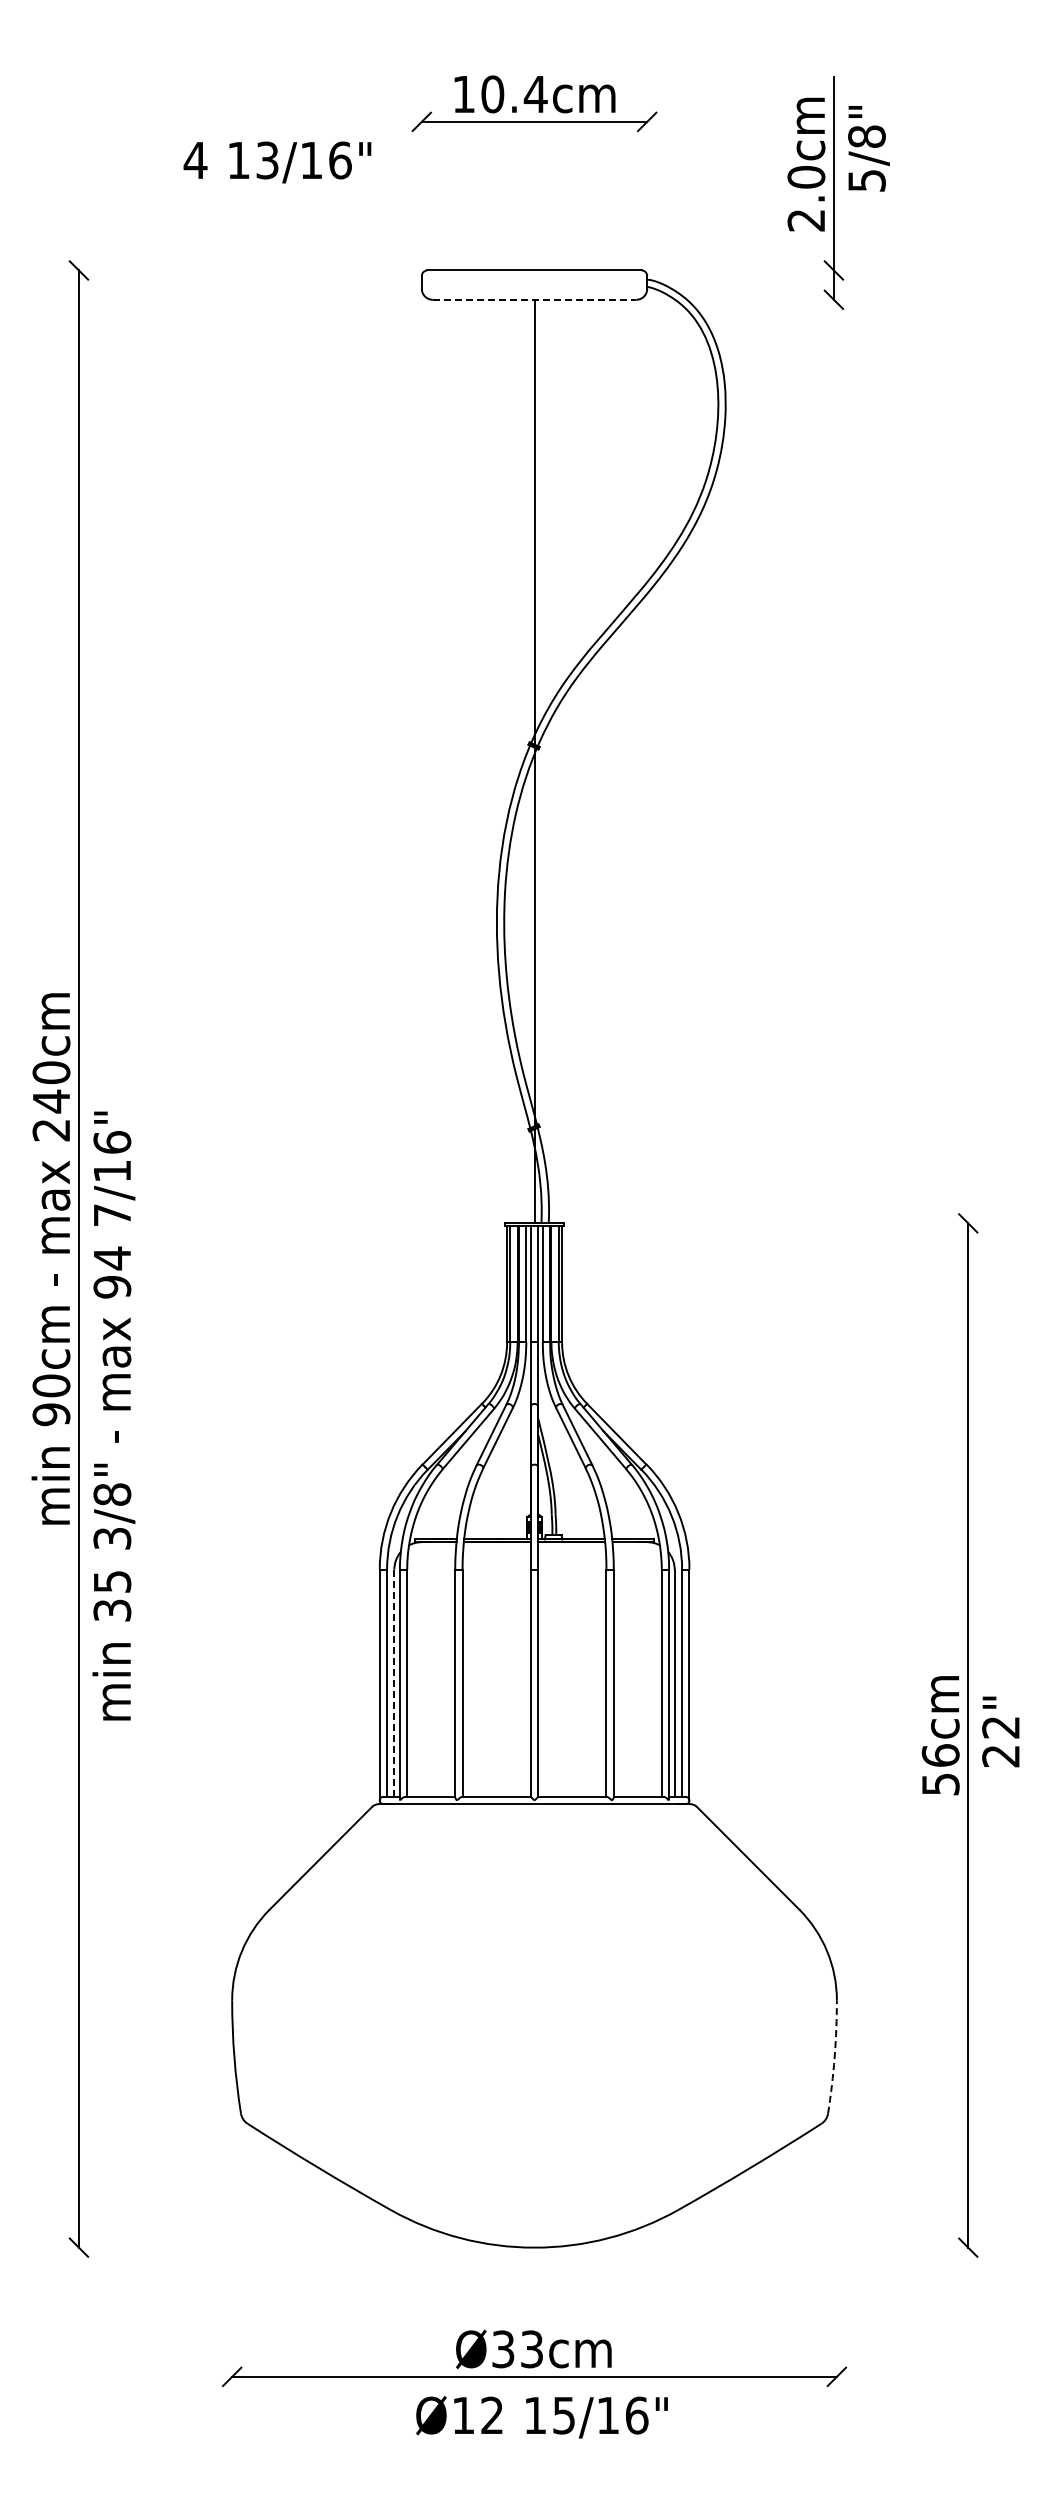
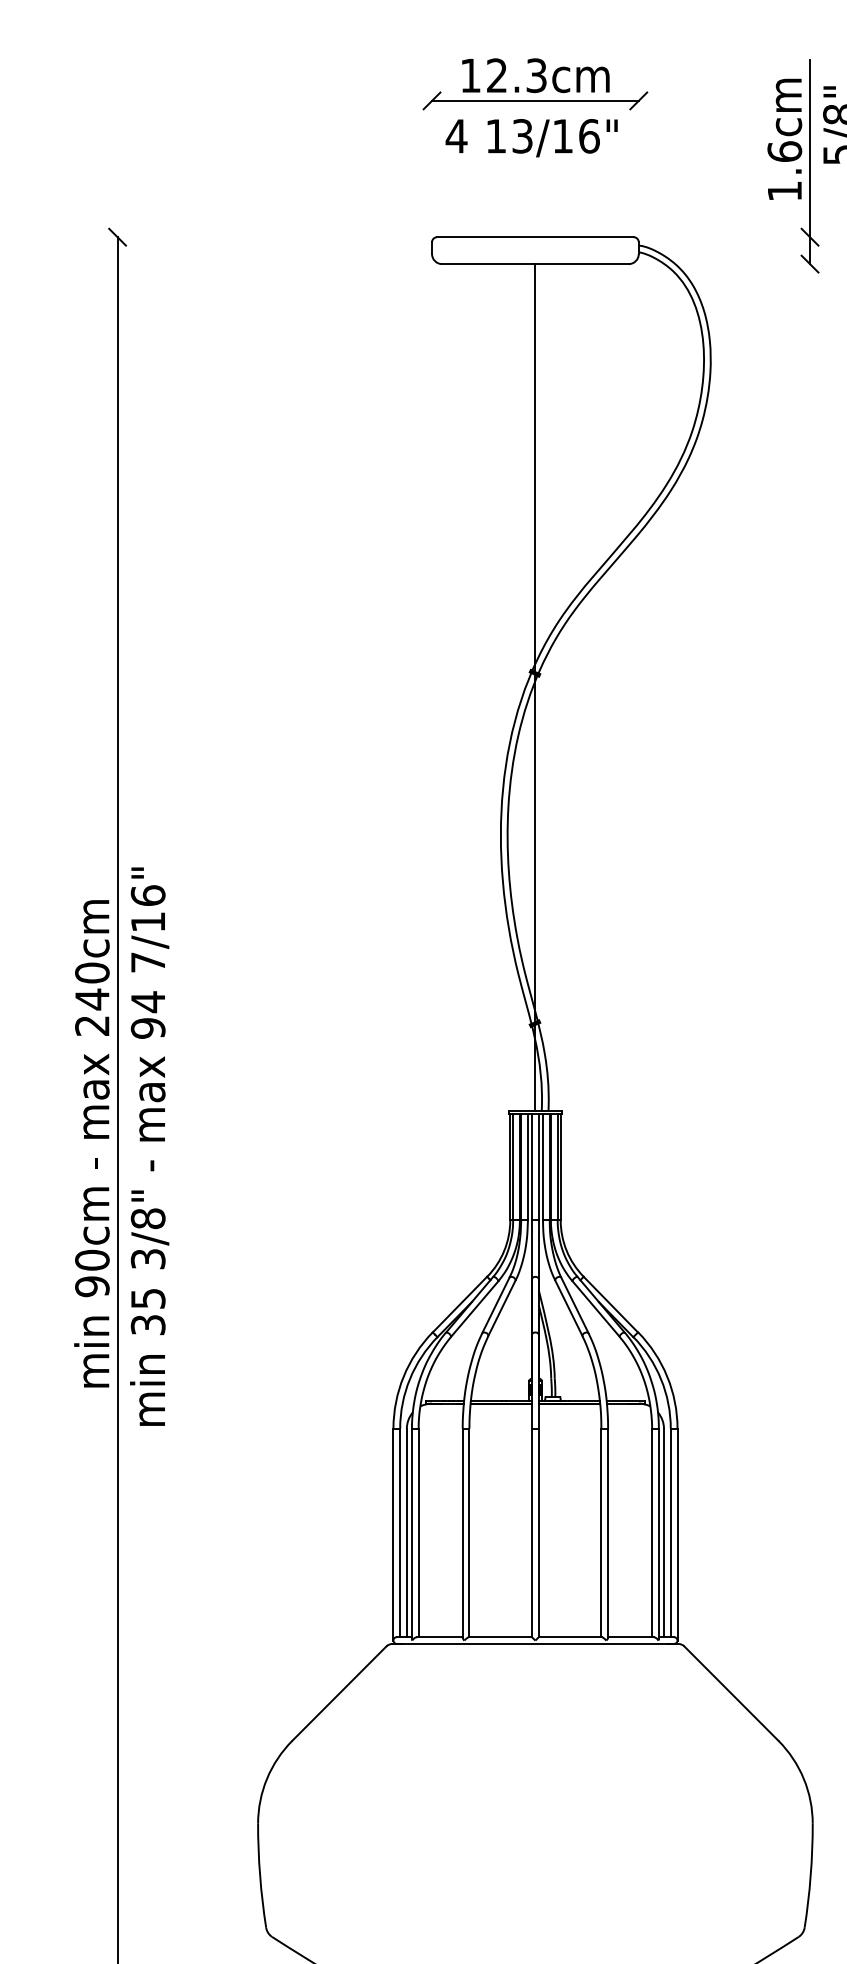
text: (514, 94) -> (517, 75), 10.4cm -> 12.3cm
text: (277, 162) -> (531, 138), moved
text: (806, 198) -> (784, 171), 2.0cm -> 1.6cm
line: (534, 299) -> (535, 263), dashed -> solid
text: (113, 1415) -> (149, 1146), moved
line: (394, 1683) -> (406, 1533), dashed -> solid
arc: (834, 2057) -> (810, 1876), dashed -> solid

